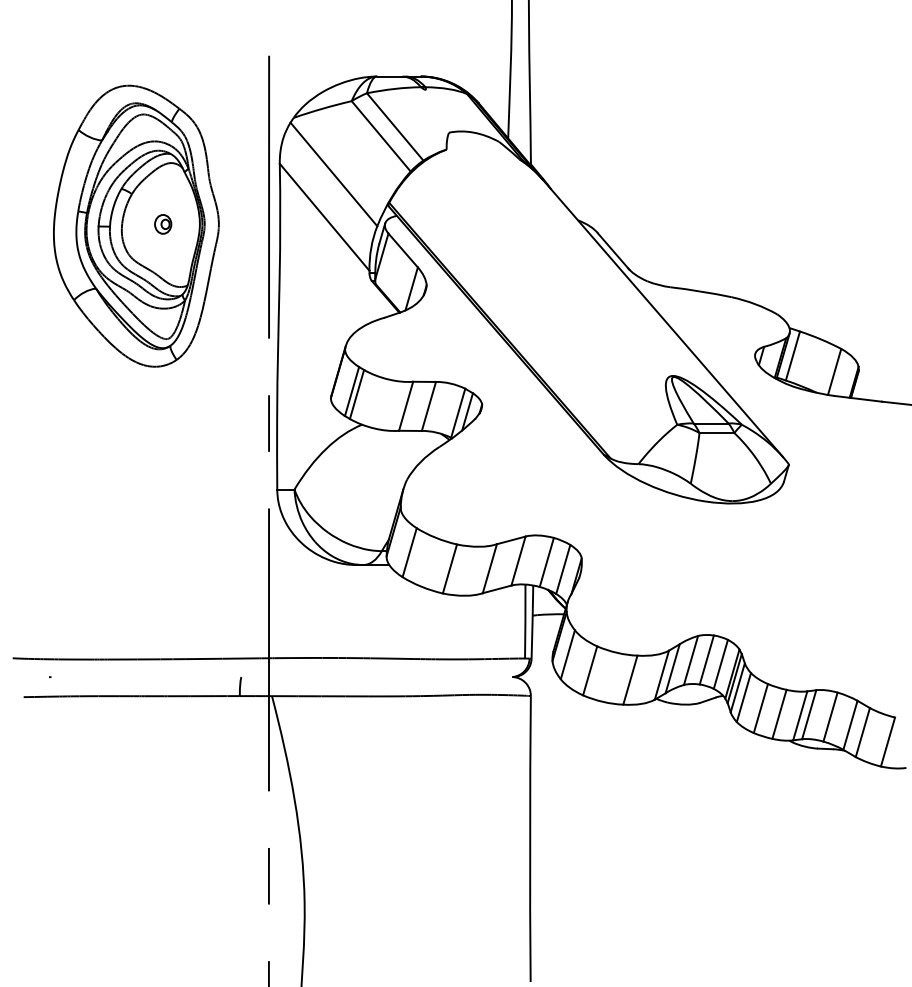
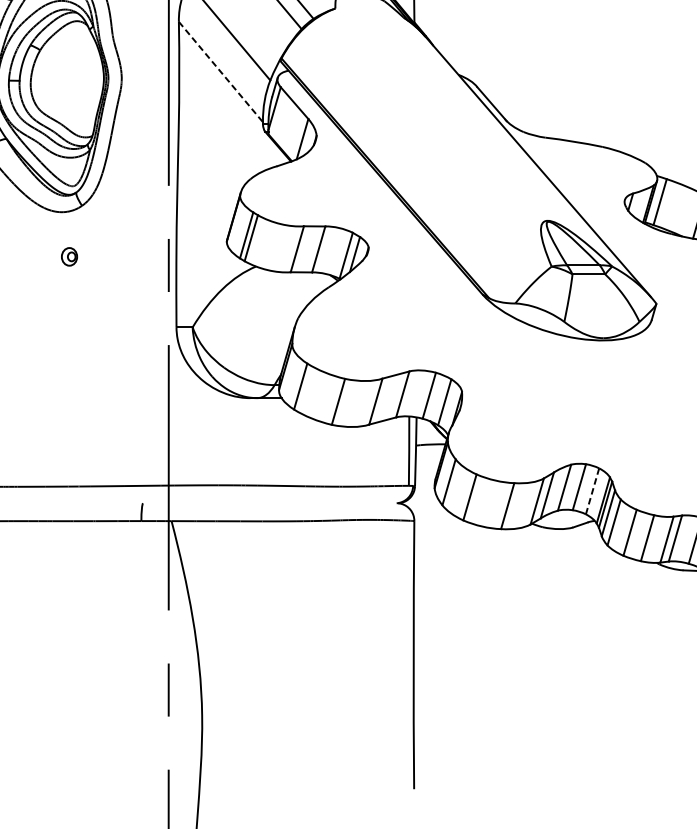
line: (324, 217) -> (220, 72), solid -> dashed
part: (163, 224) -> (69, 256), moved
line: (720, 664) -> (592, 491), solid -> dashed

